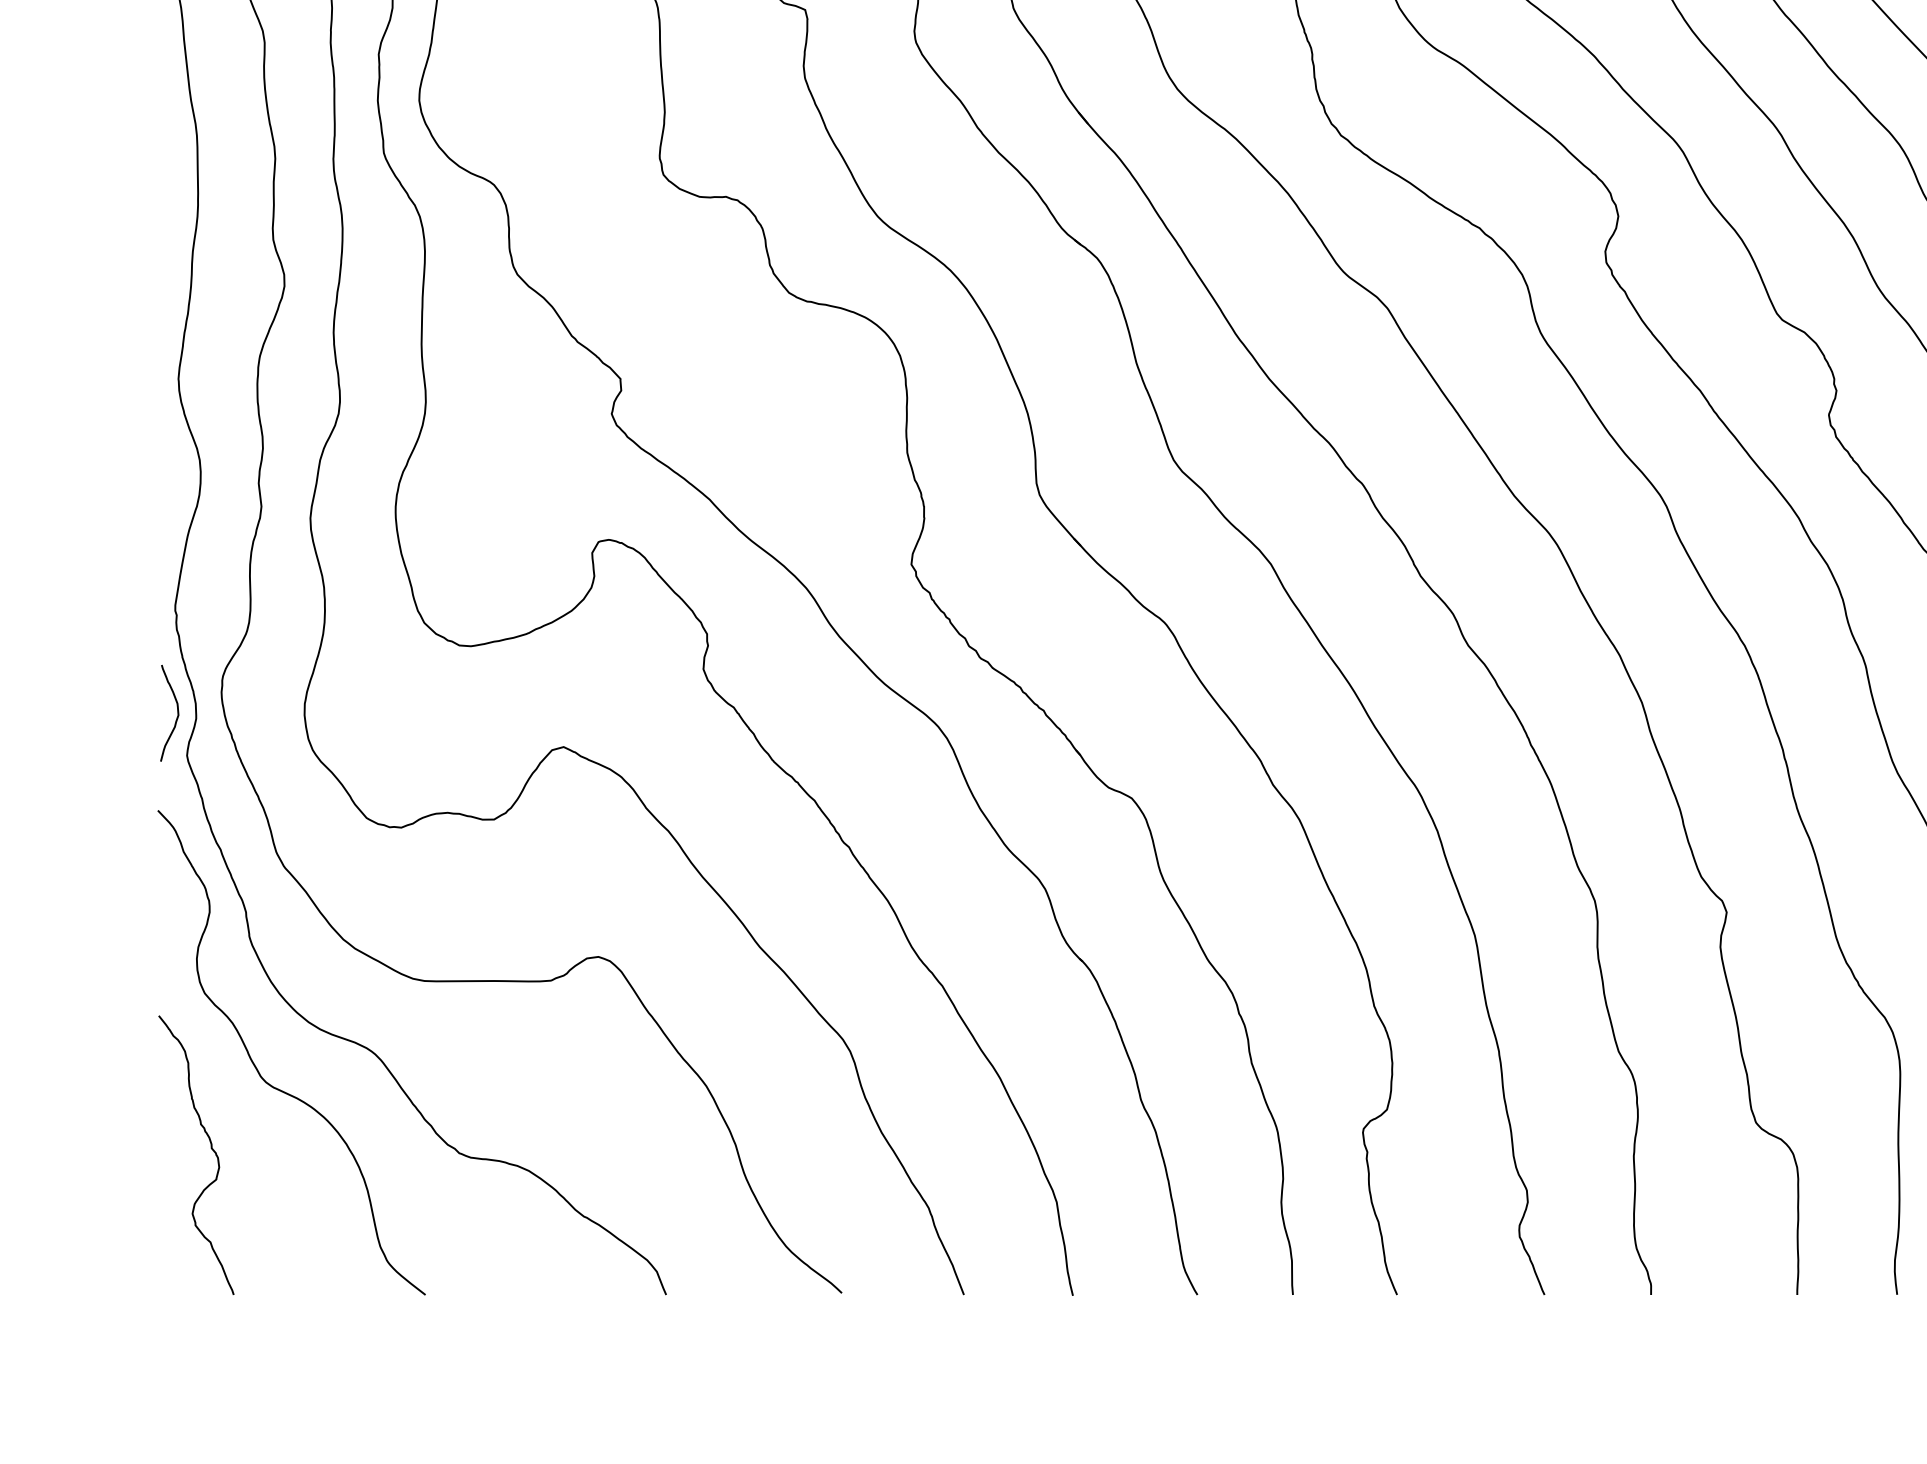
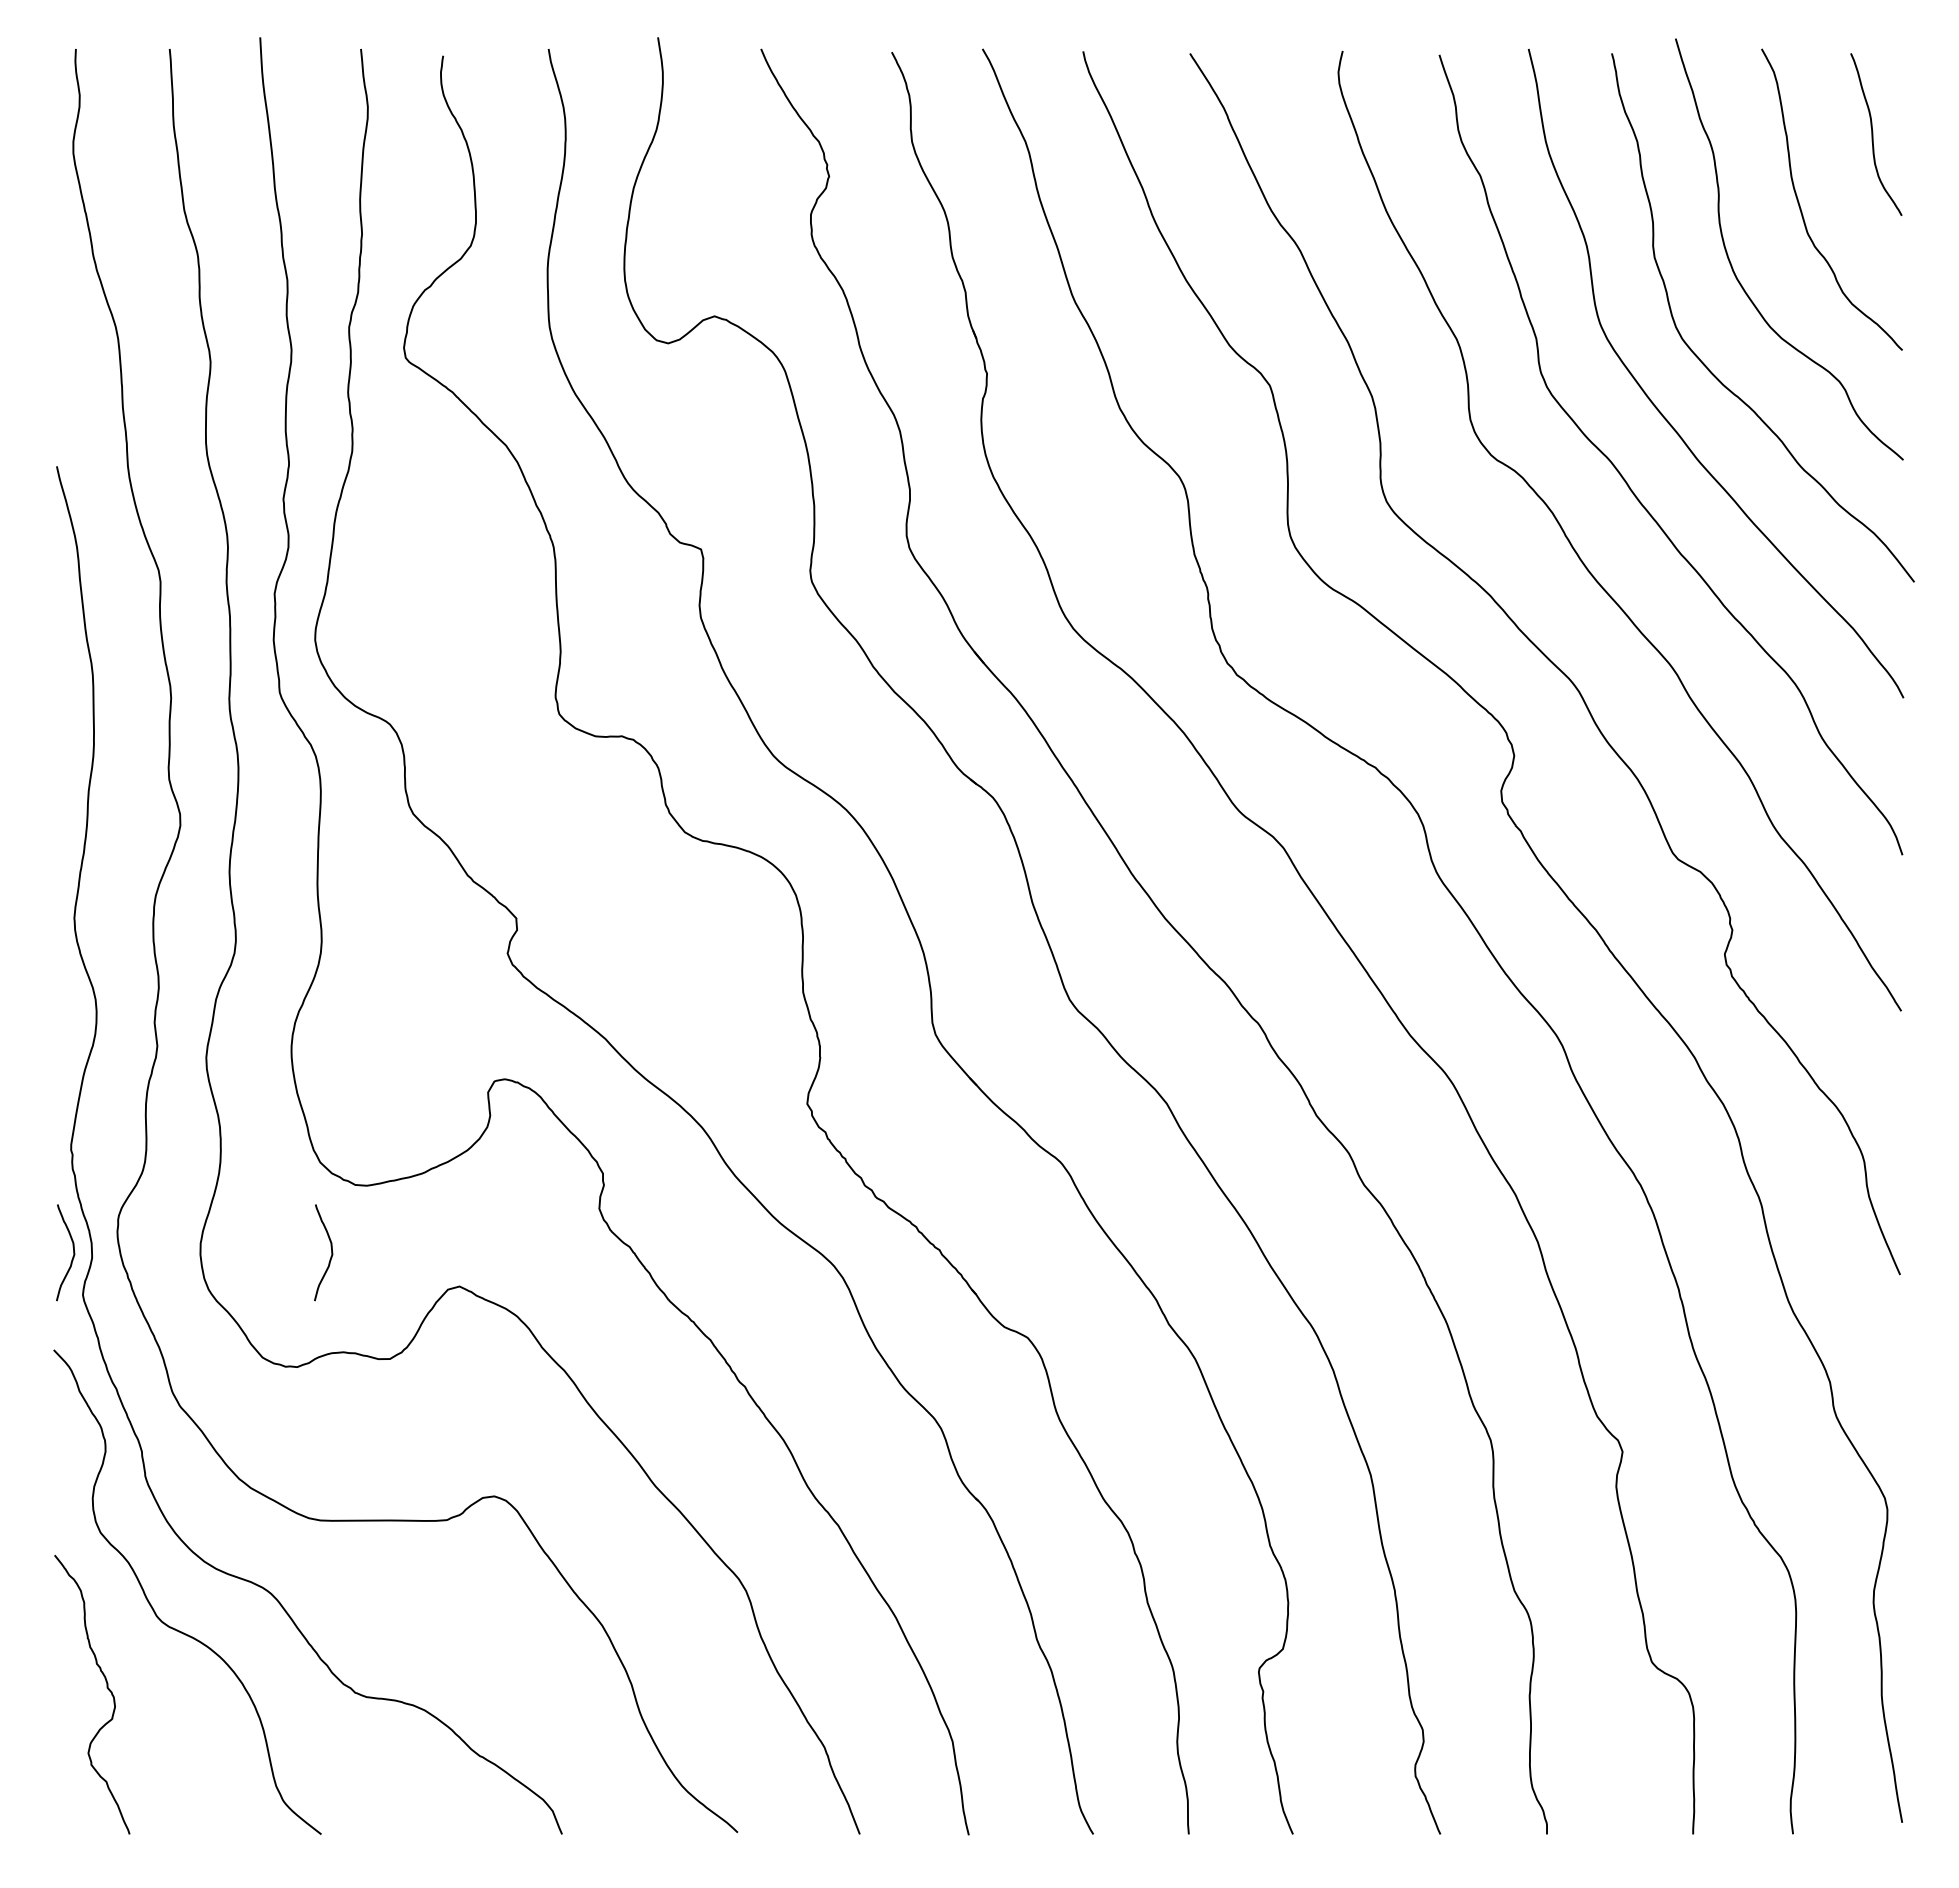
curve: (435, 713) -> (331, 1252), added

